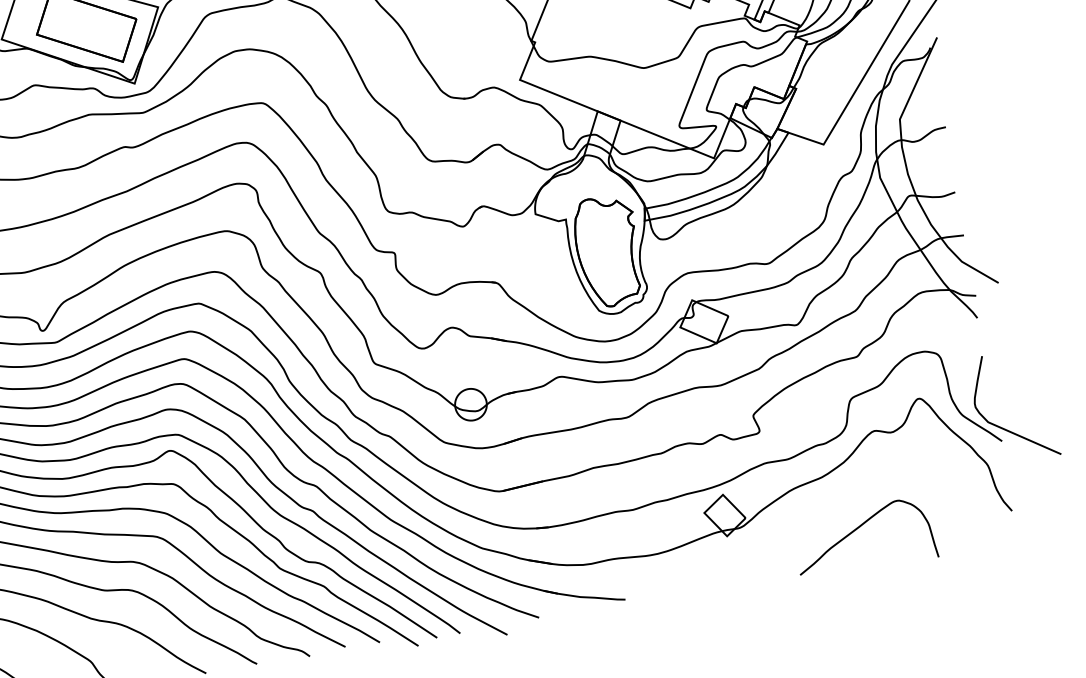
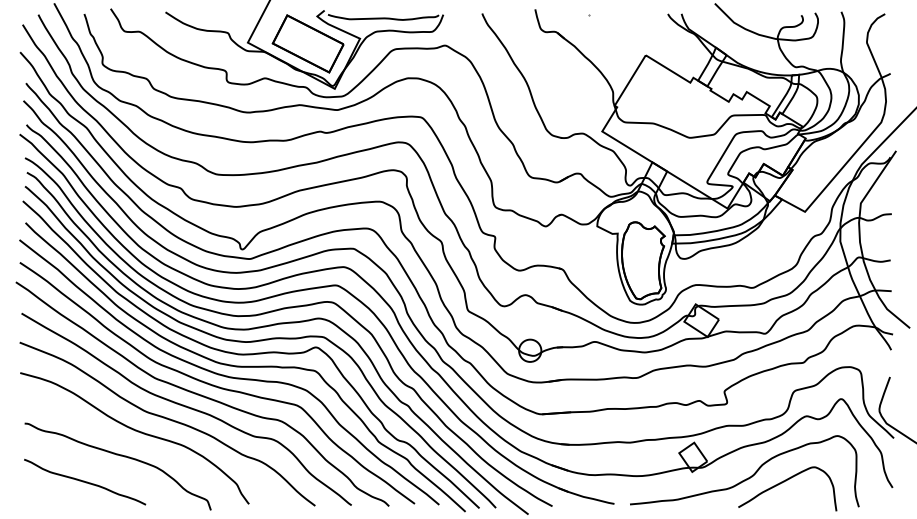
curve: (808, 529) -> (749, 476), added

